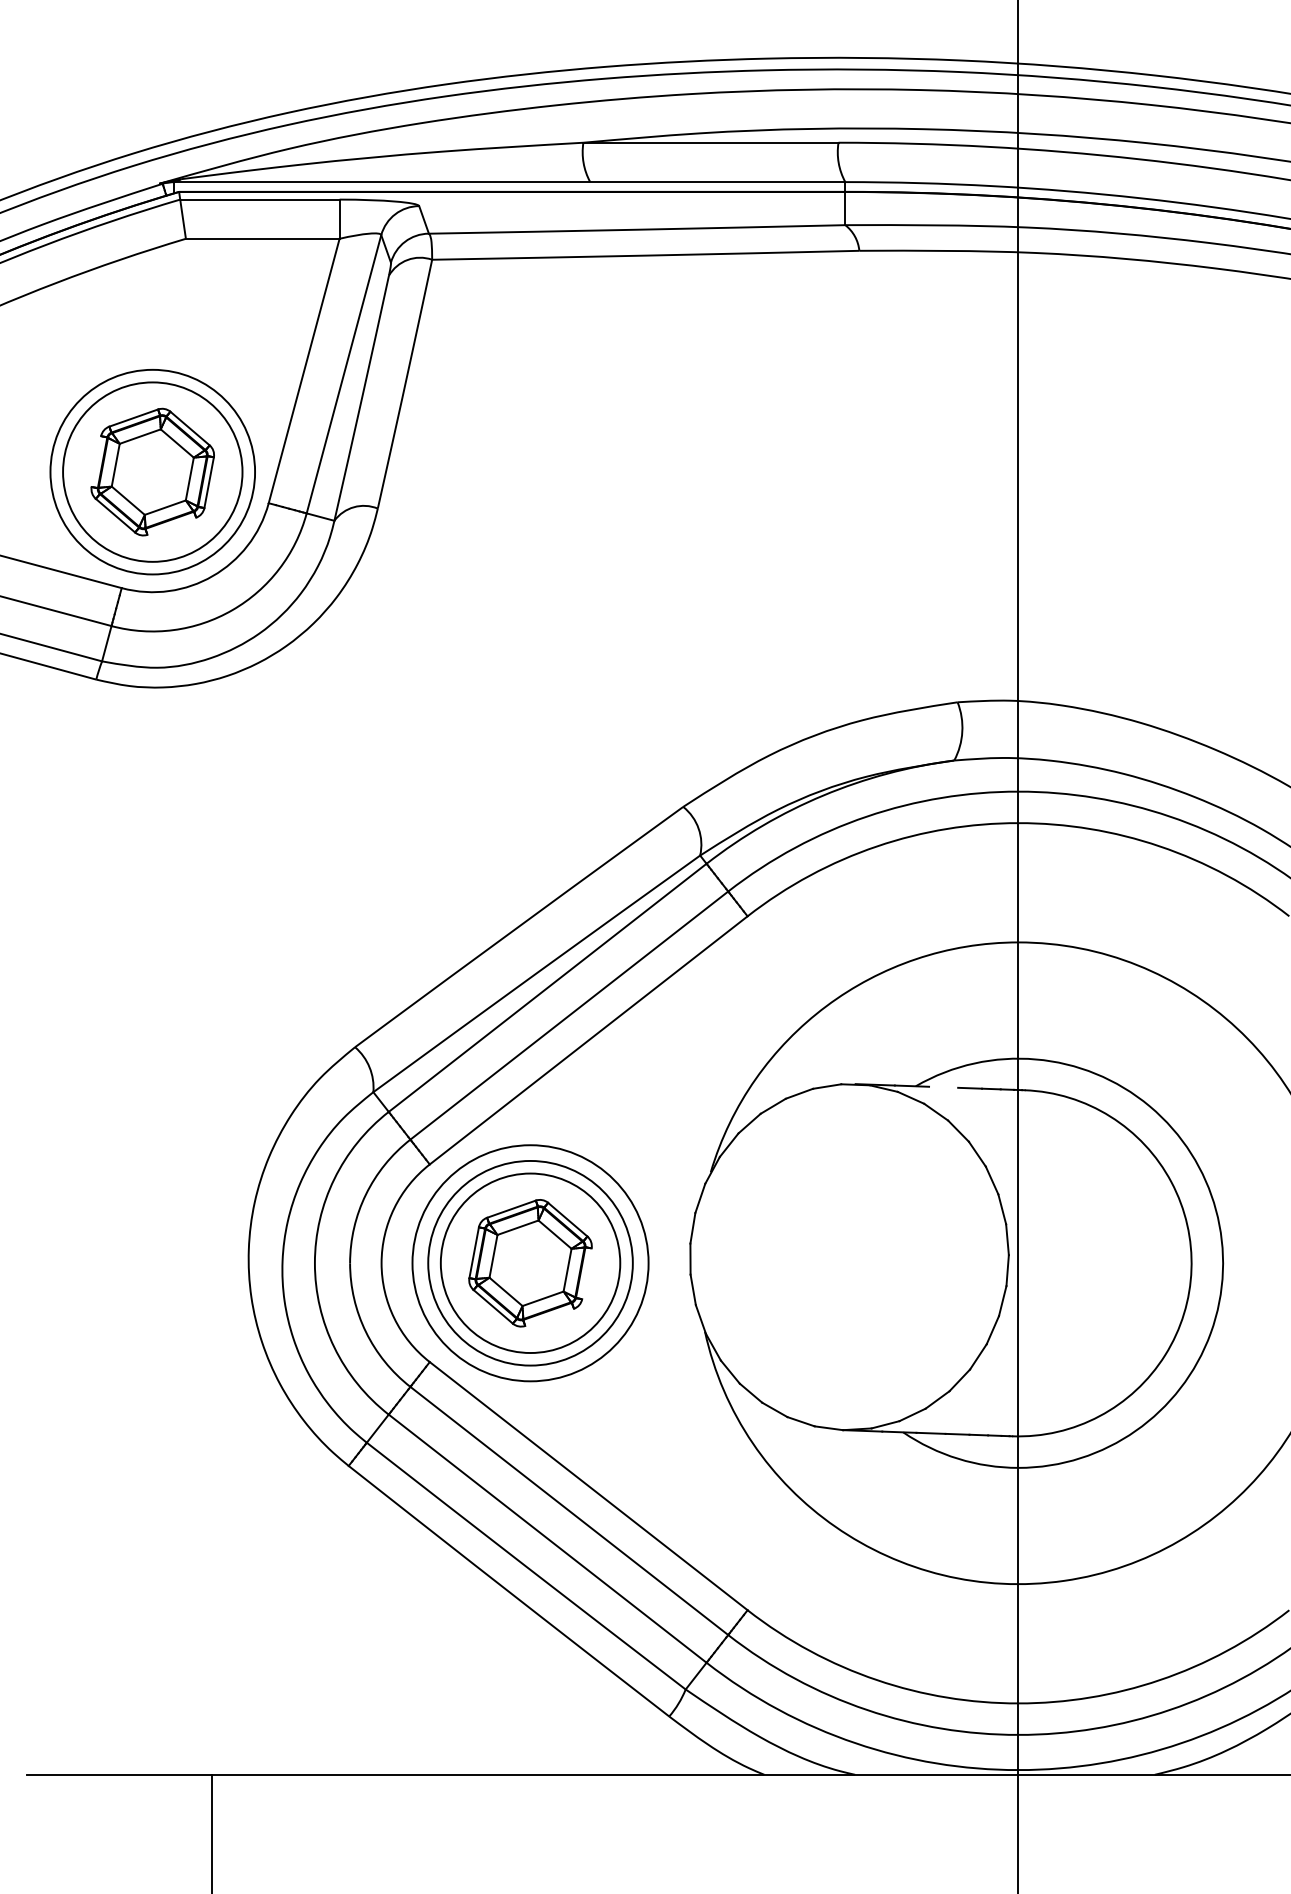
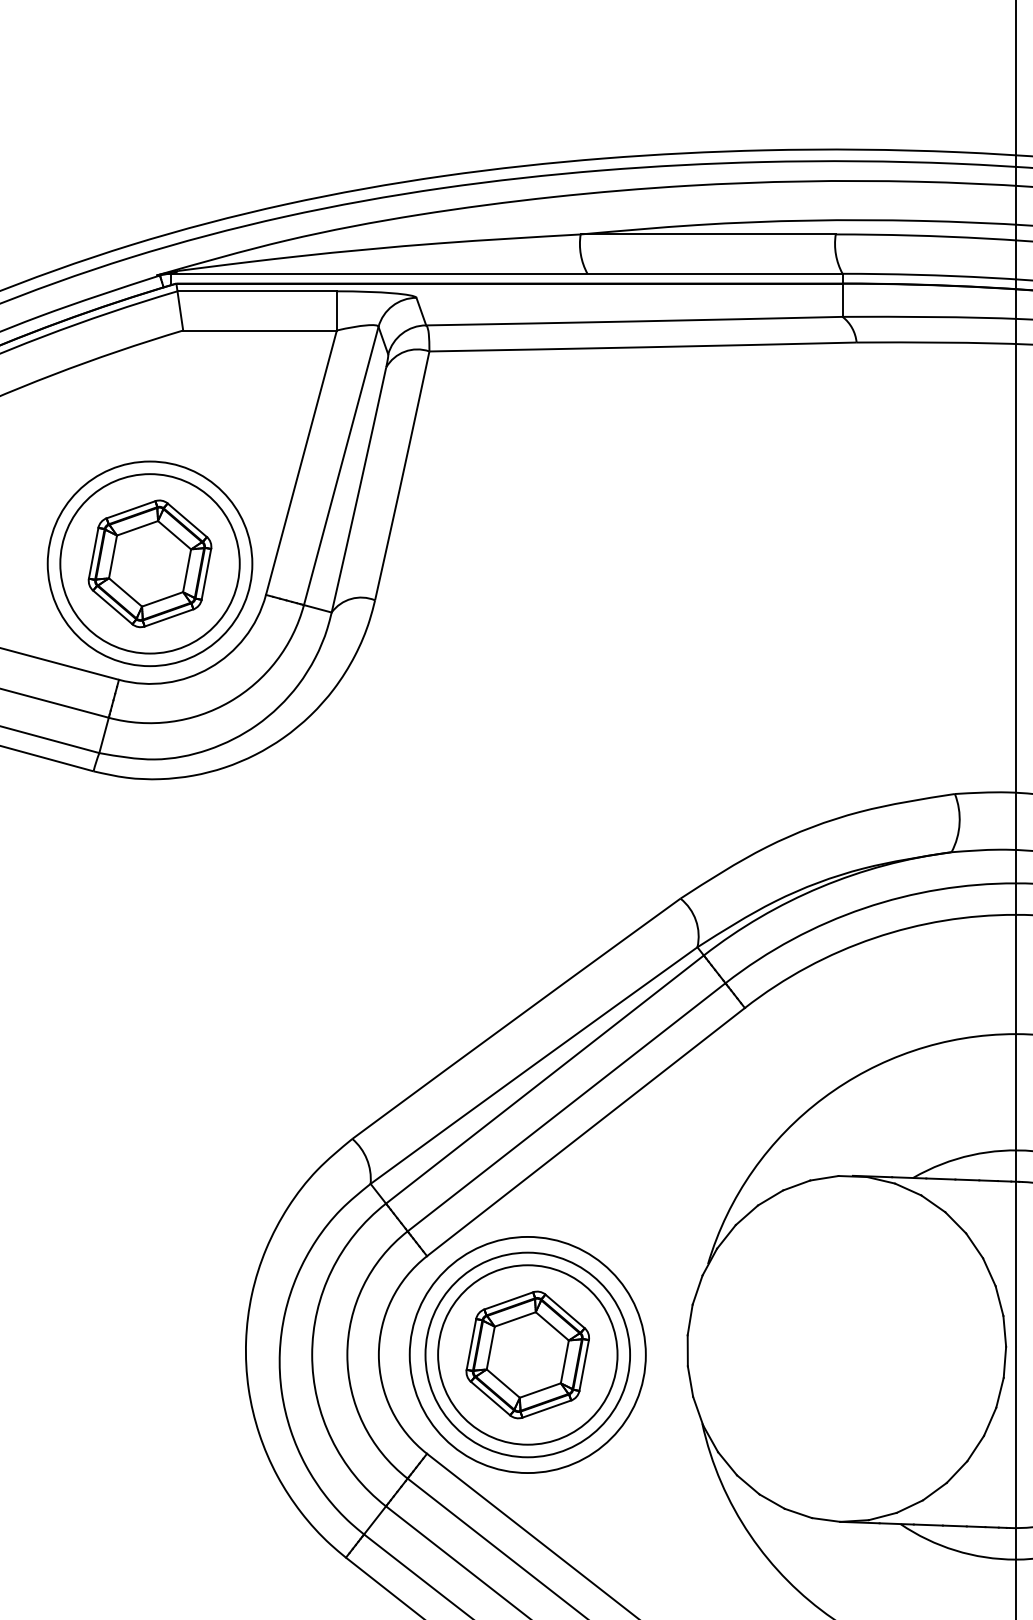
line: (96, 461) -> (93, 553), added
line: (171, 525) -> (168, 617), added
line: (943, 1086) -> (940, 1178), added
line: (586, 1273) -> (583, 1365), added
line: (549, 1316) -> (546, 1408), added

